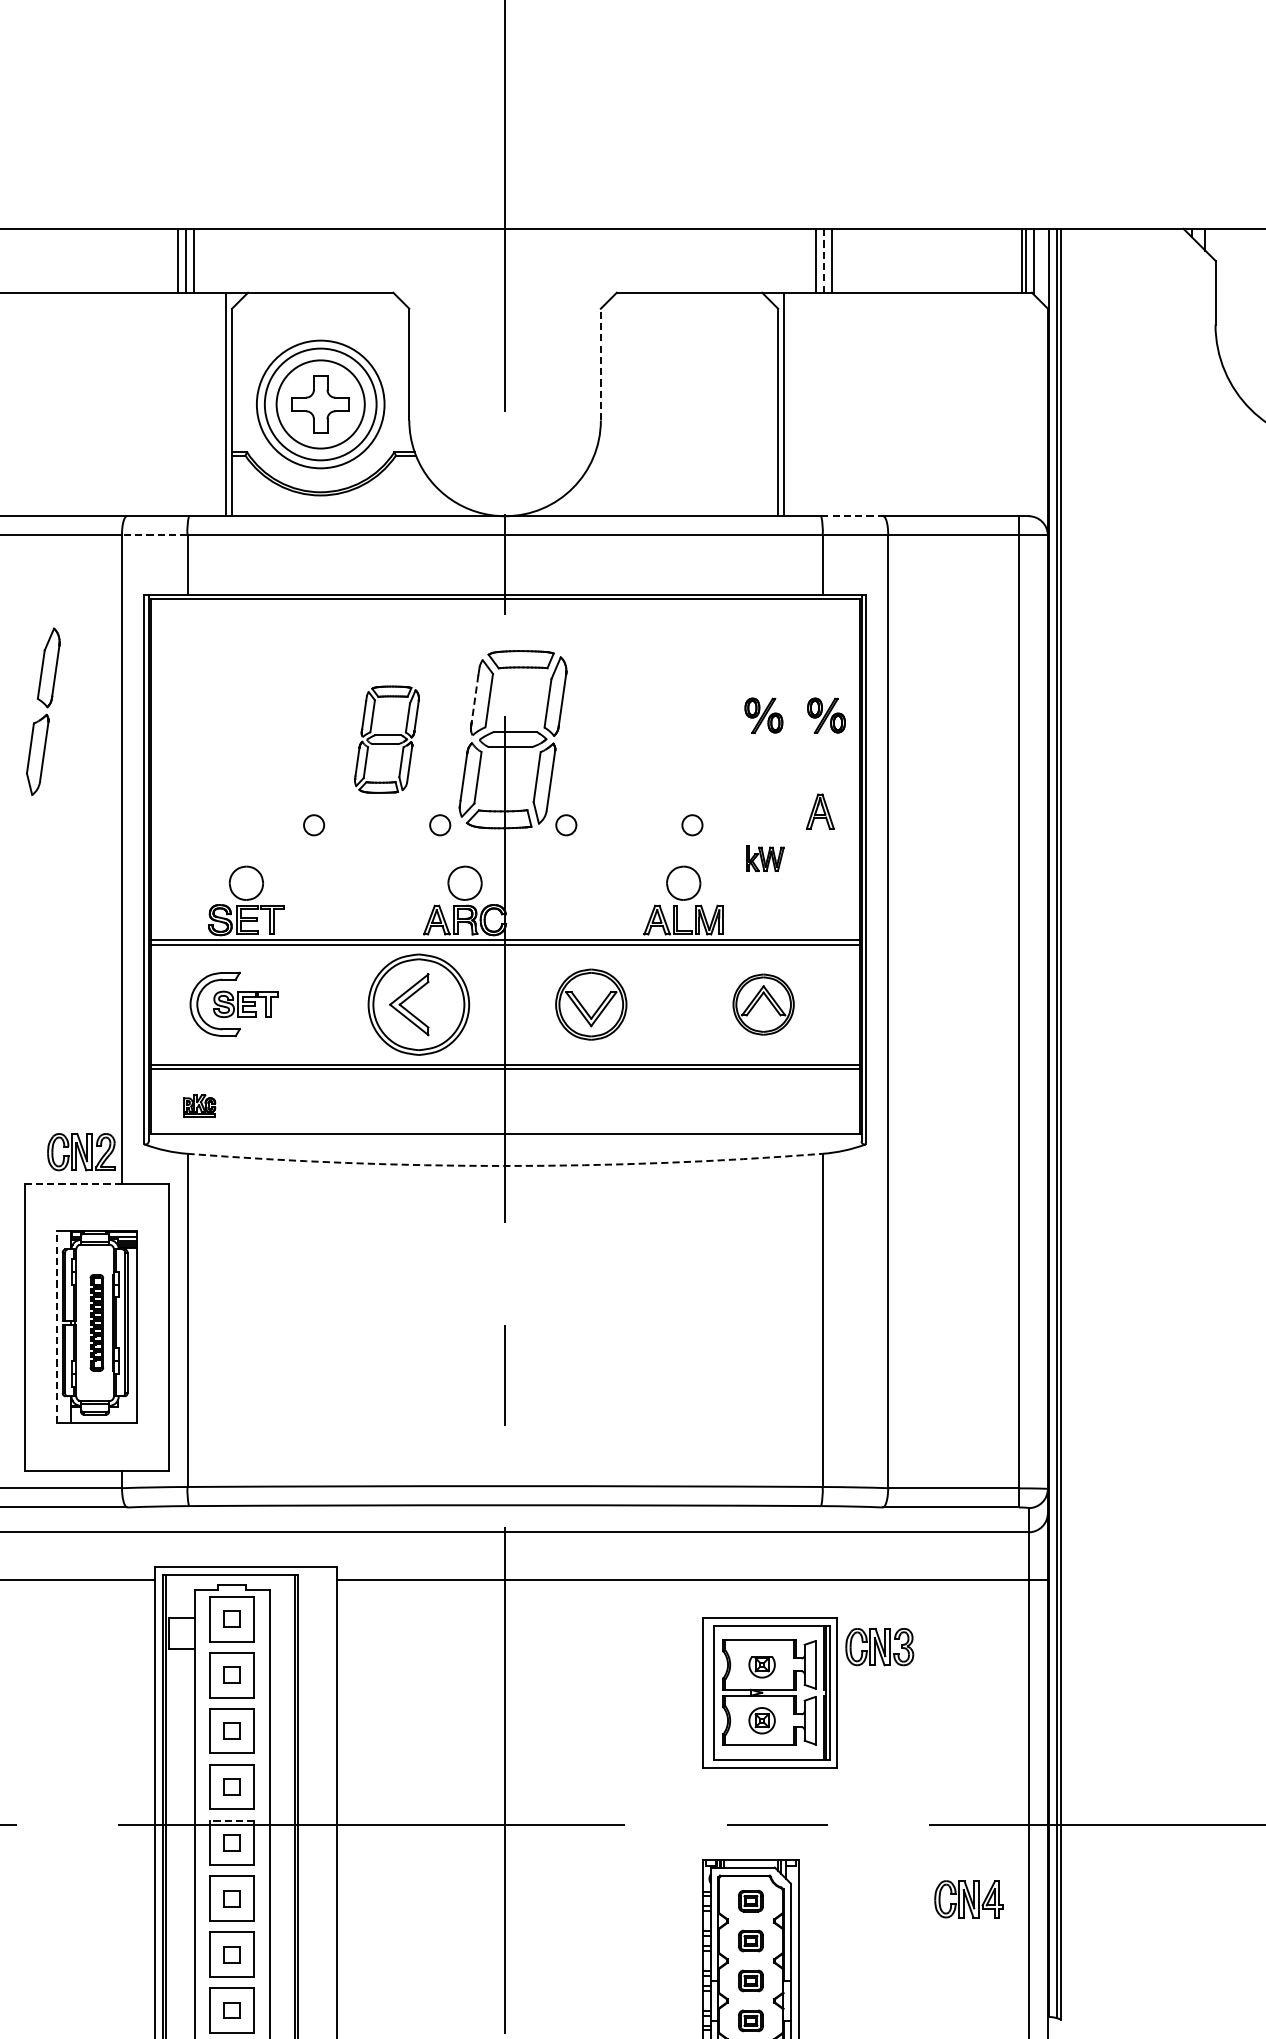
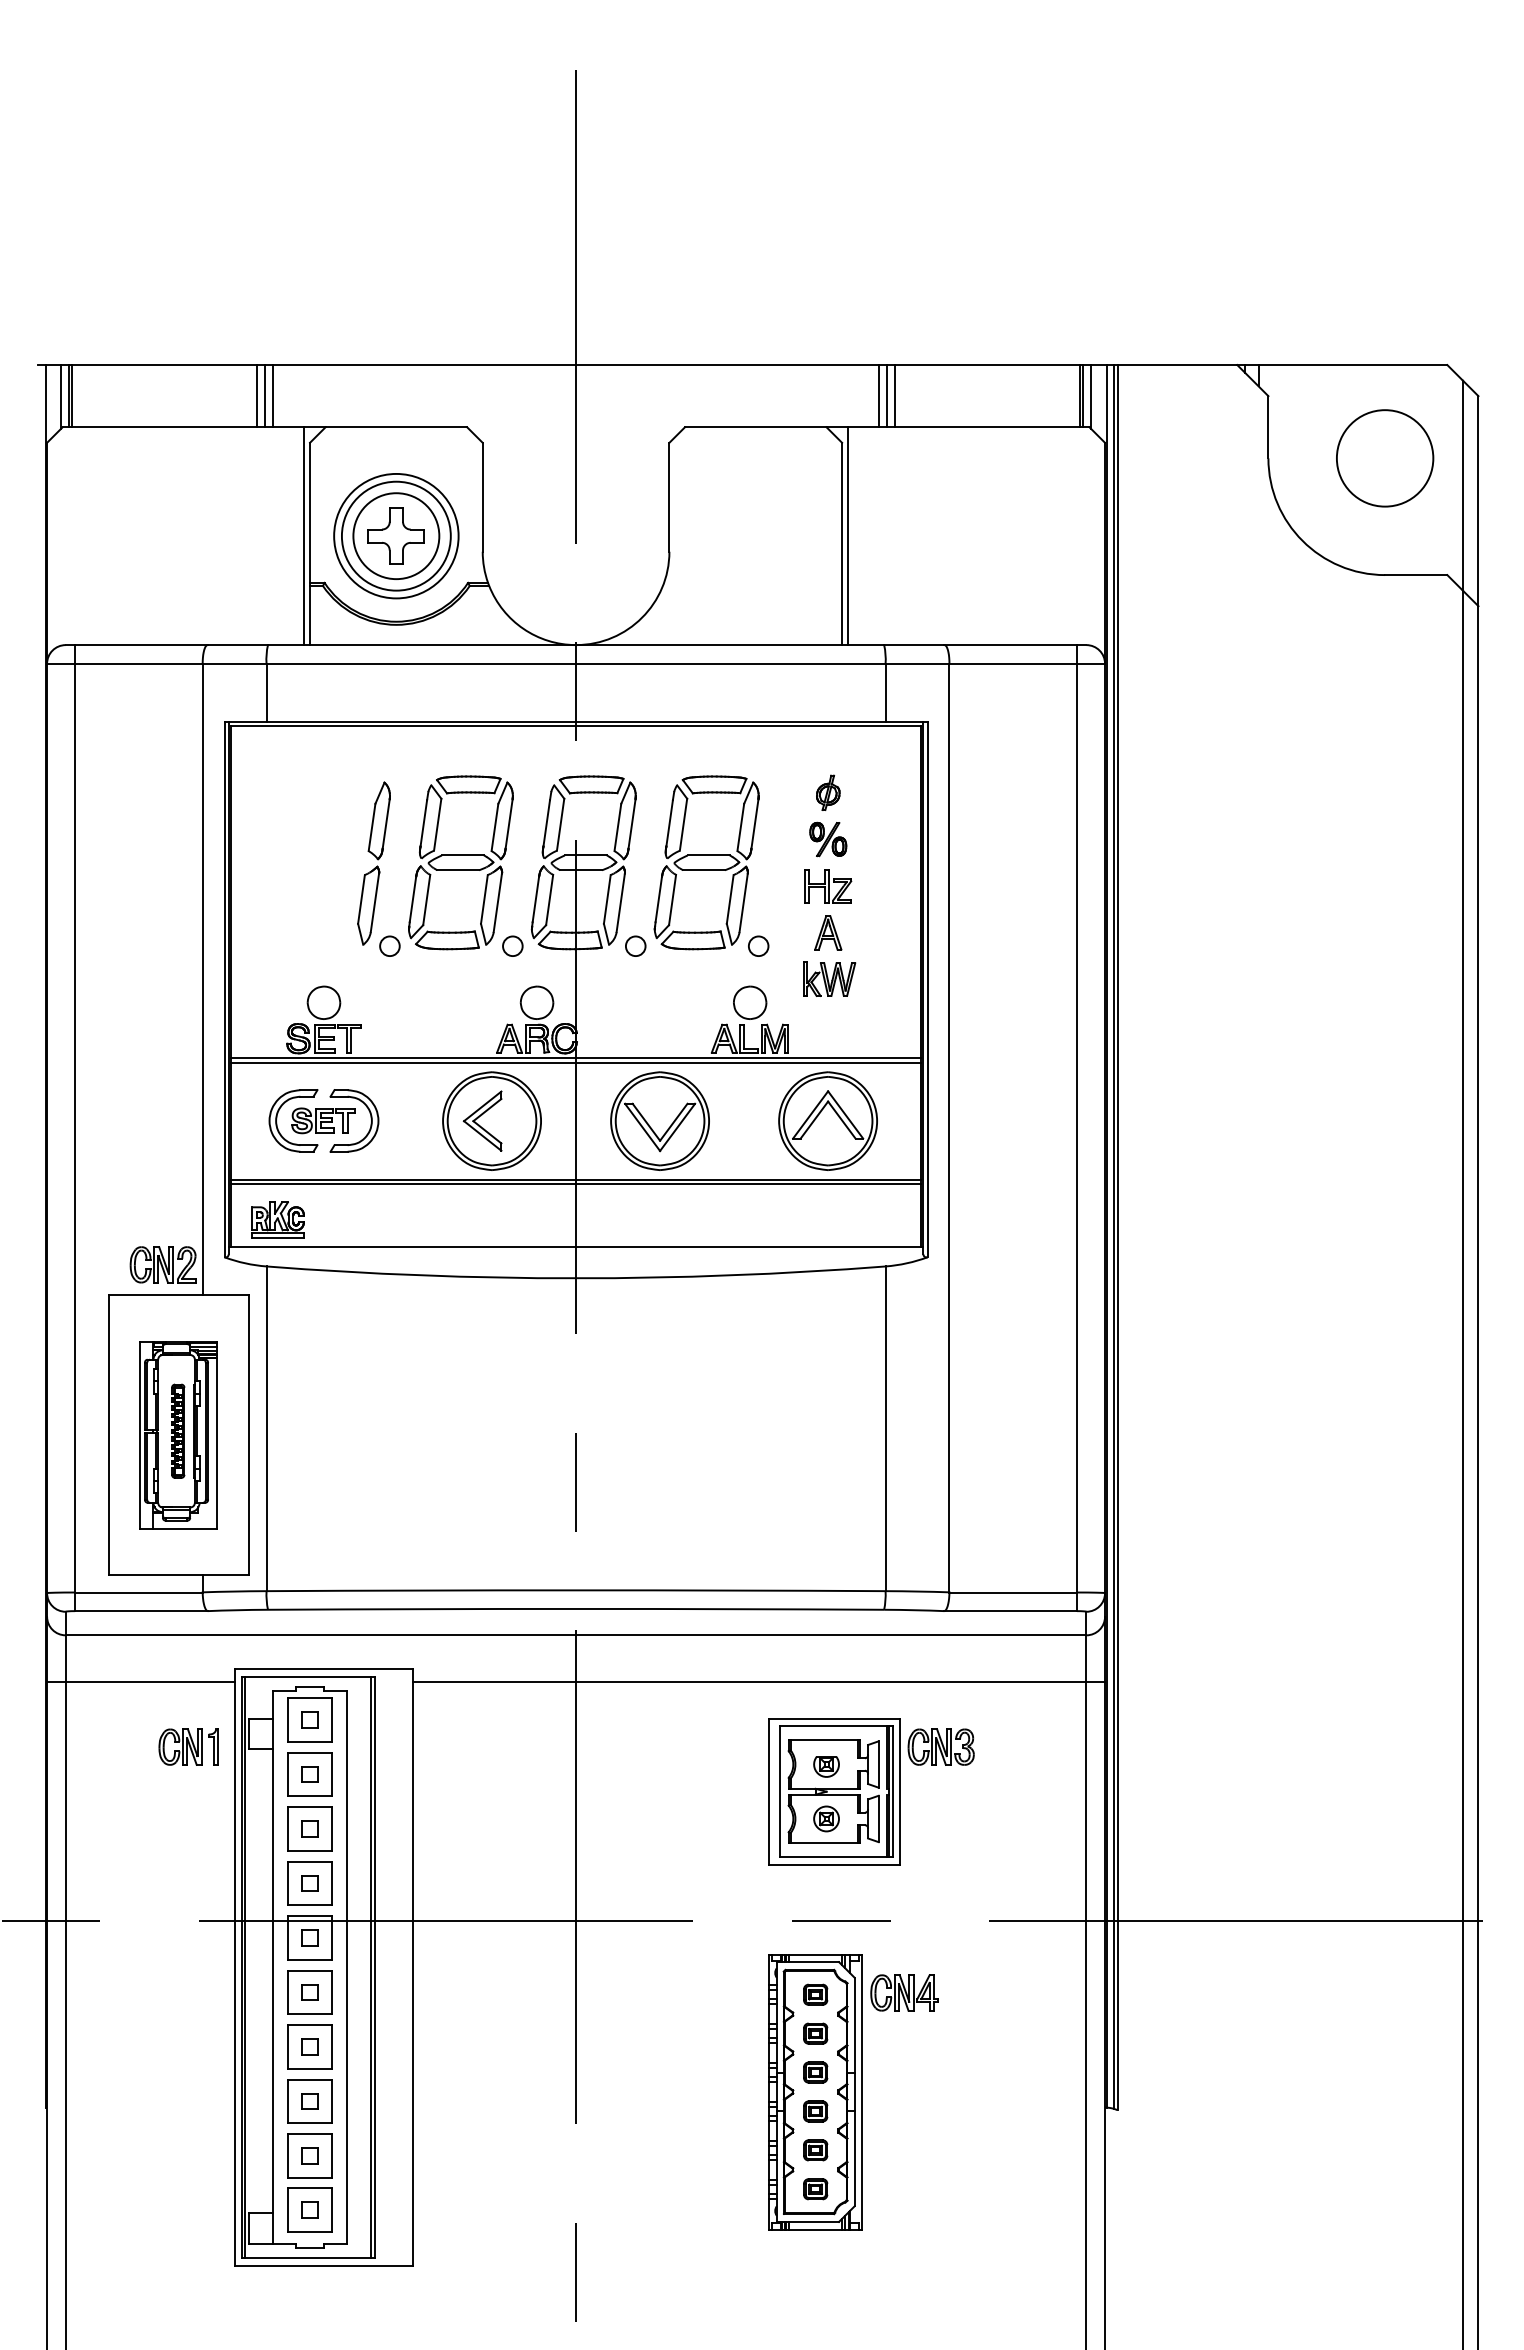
line: (824, 260) -> (887, 395), dashed -> solid
line: (600, 363) -> (669, 496), dashed -> solid
line: (852, 516) -> (914, 645), dashed -> solid
line: (154, 535) -> (234, 663), dashed -> solid
part: (764, 667) -> (828, 792), added
line: (474, 699) -> (546, 823), dashed -> solid
part: (42, 711) -> (373, 863), moved
part: (826, 715) -> (889, 839), removed
part: (386, 739) -> (460, 862), size x1.67
part: (638, 739) -> (706, 862), added
part: (764, 763) -> (828, 886), added
part: (820, 811) -> (828, 932), moved
part: (765, 858) -> (829, 978), size x1.43
part: (294, 1001) -> (370, 1118), added
part: (590, 1004) -> (659, 1120), size x1.43
part: (763, 1004) -> (827, 1120), size x1.67
part: (198, 1105) -> (277, 1219), size x1.67
arc: (505, 1166) -> (576, 1278), dashed -> solid
line: (73, 1183) -> (155, 1295), dashed -> solid
line: (57, 1326) -> (139, 1434), dashed -> solid
part: (107, 1646) -> (188, 1746), added
line: (232, 1820) -> (310, 1916), dashed -> solid
part: (969, 1898) -> (904, 1992), moved

